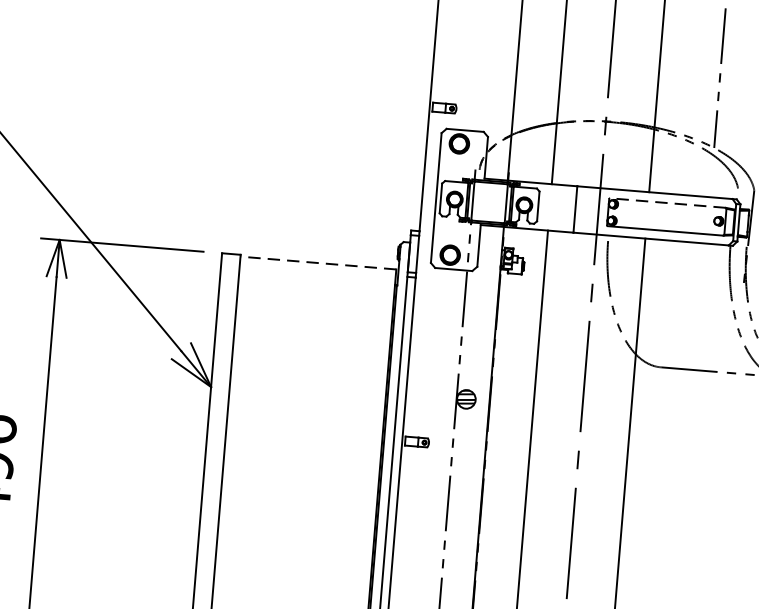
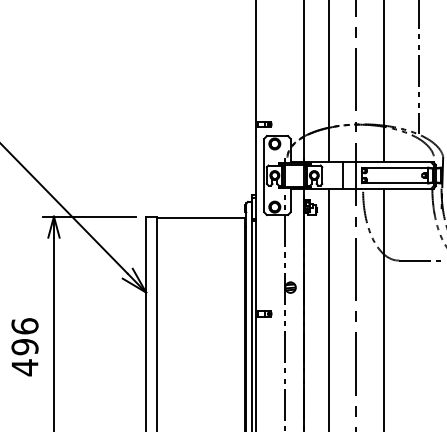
line: (668, 202) -> (395, 167), dashed -> solid
line: (317, 262) -> (200, 217), dashed -> solid

